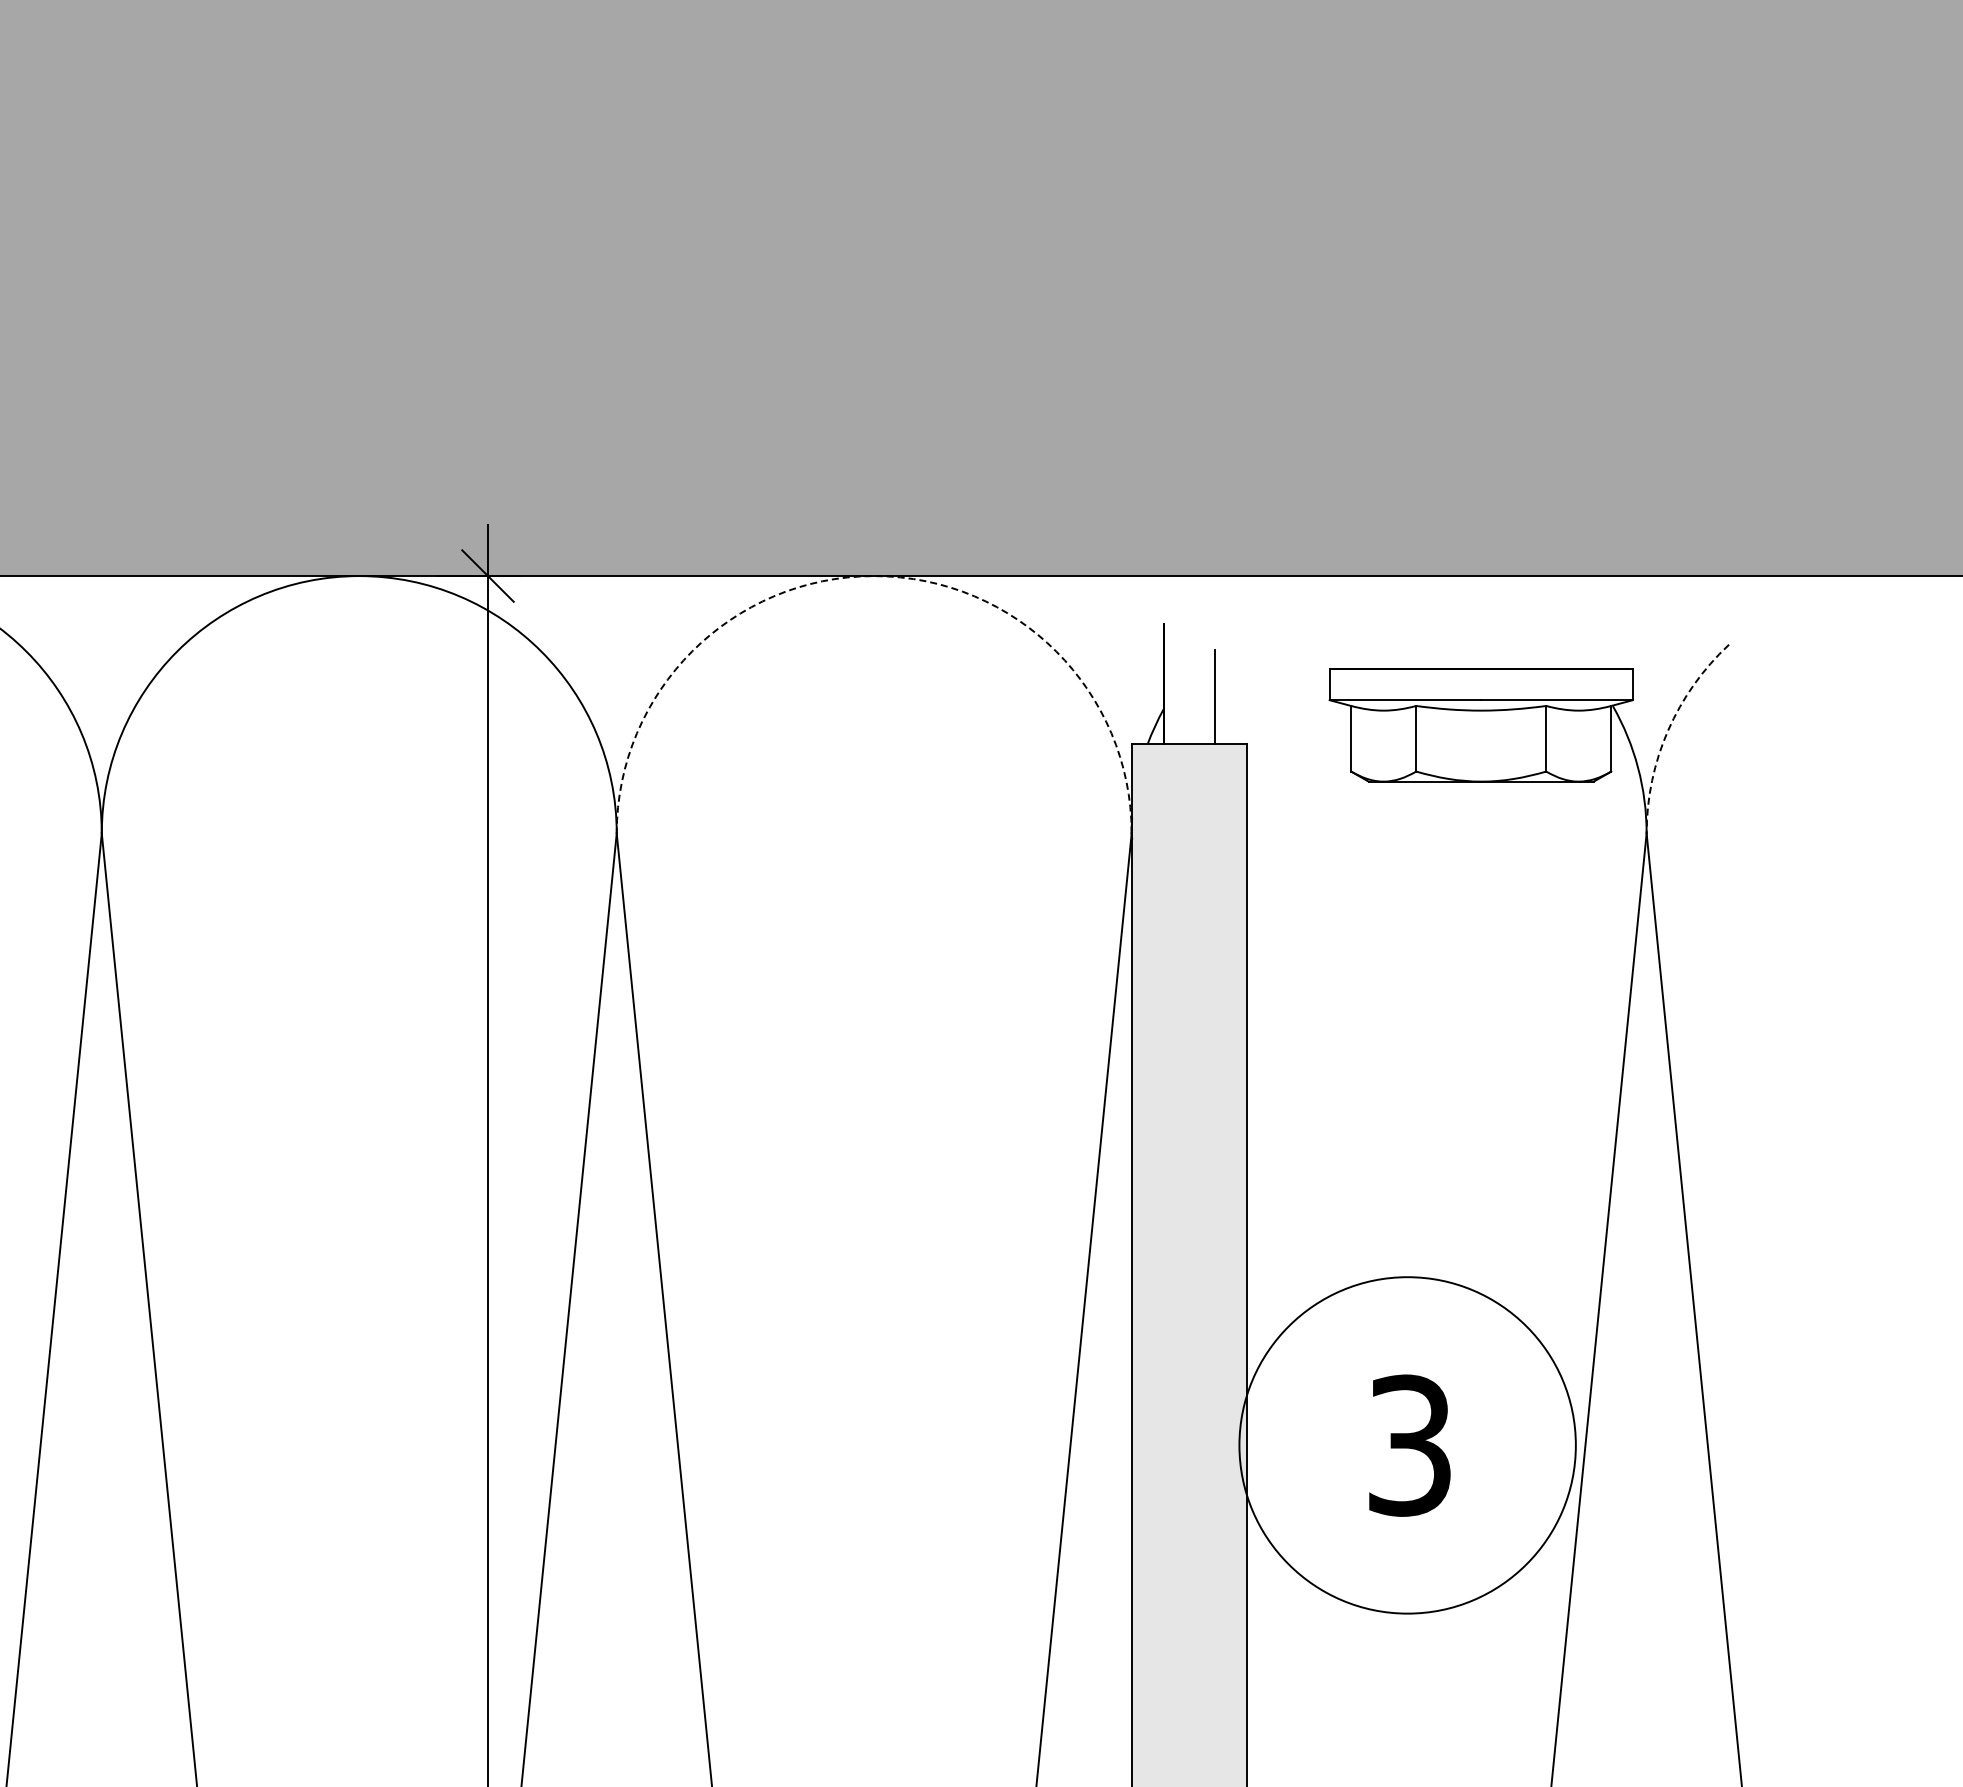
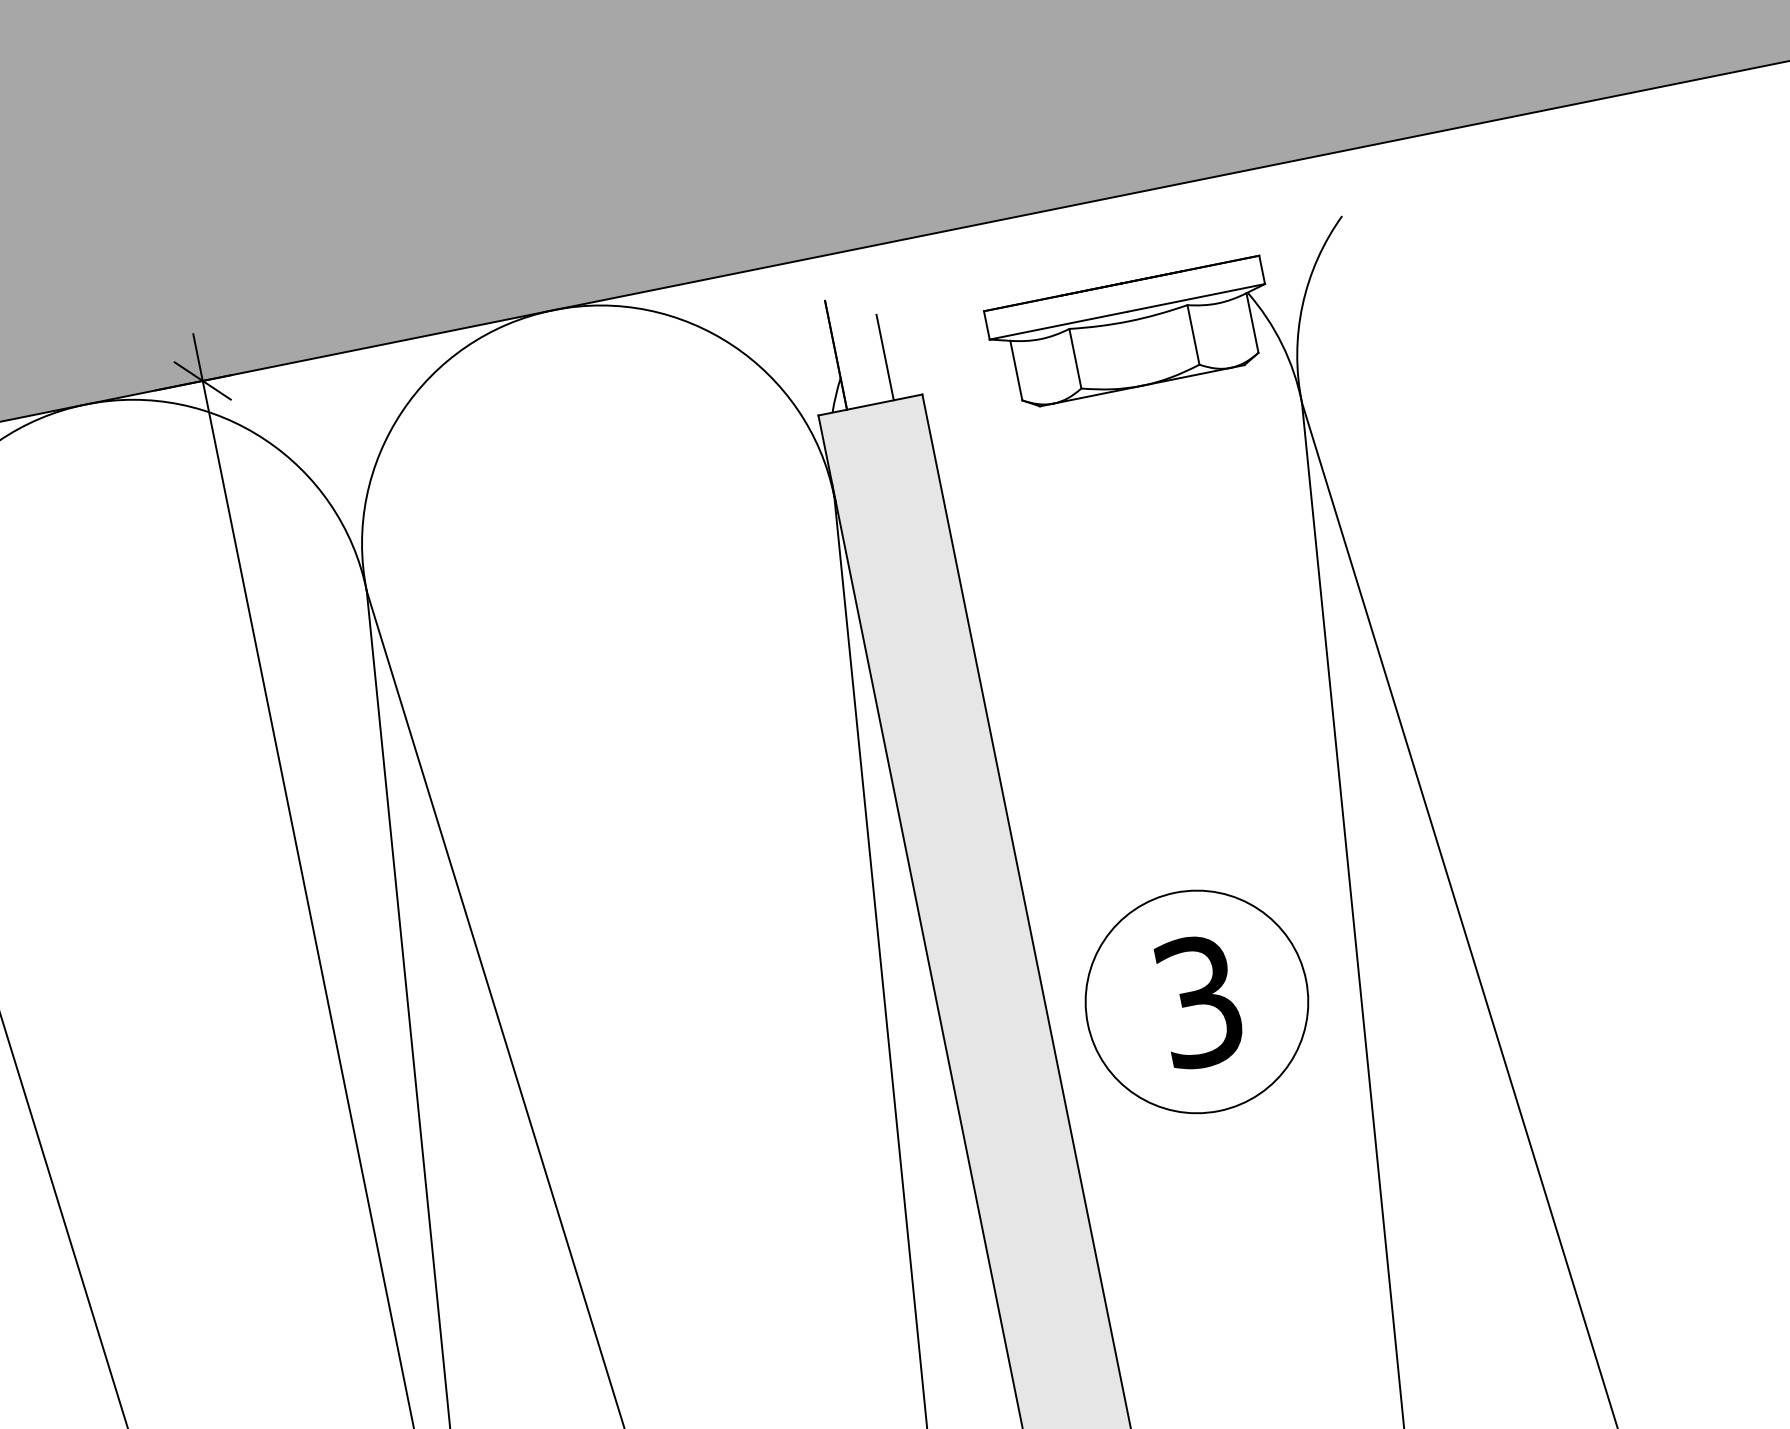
arc: (874, 576) -> (553, 310), dashed -> solid
arc: (1668, 730) -> (1302, 305), dashed -> solid
circle: (1407, 1445) -> (1196, 1002), size x0.71

